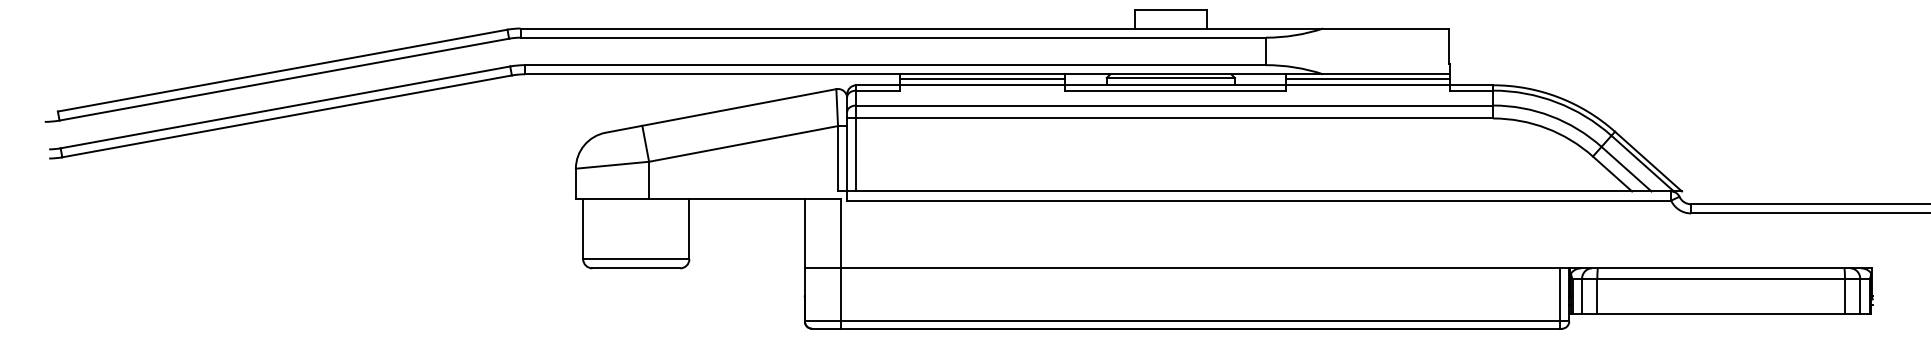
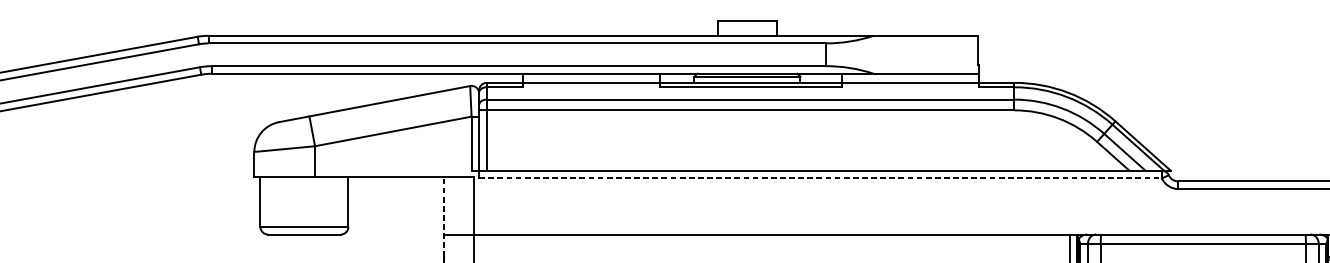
line: (982, 78) -> (591, 77), removed
line: (1367, 78) -> (910, 77), removed
line: (1259, 200) -> (820, 178), solid -> dashed
line: (804, 247) -> (443, 217), solid -> dashed

